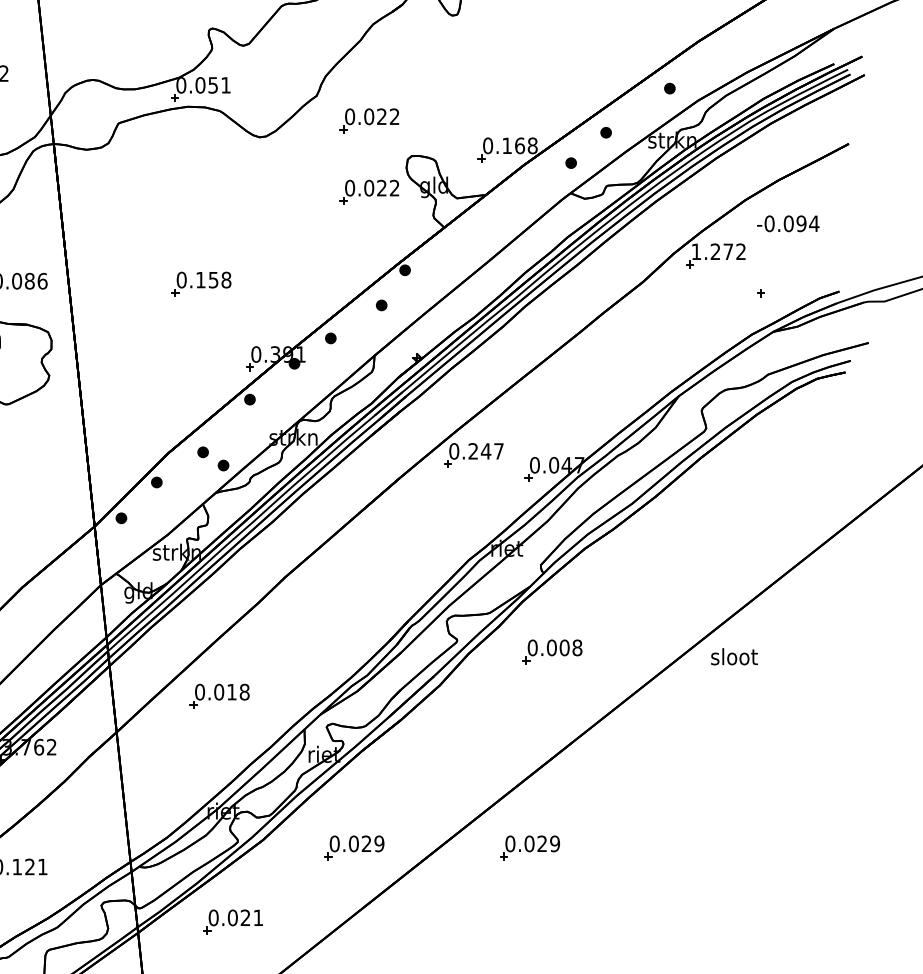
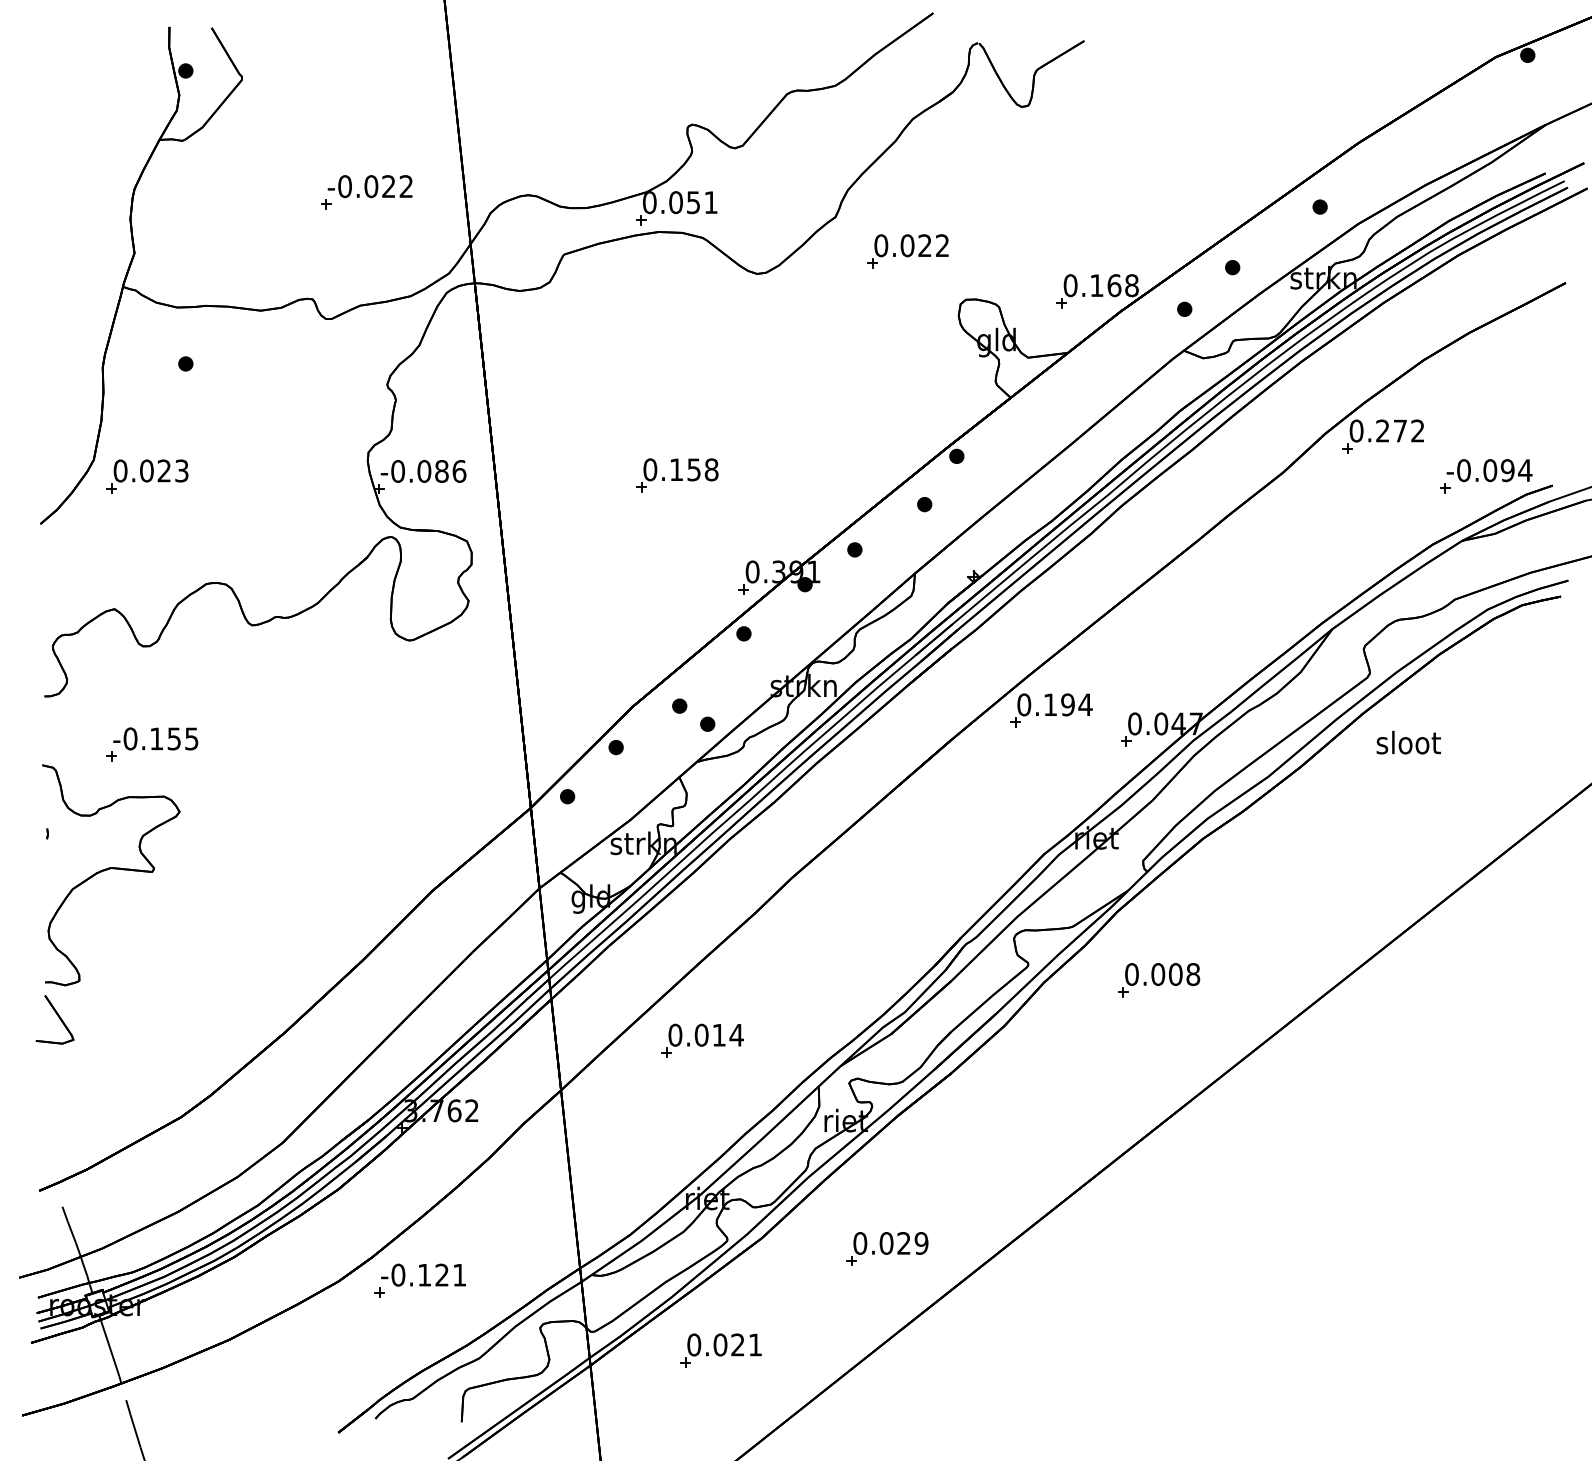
part: (369, 192) -> (907, 349), removed
text: (788, 223) -> (1489, 470), moved
text: (696, 251) -> (1356, 430), 1.272 -> 0.272
text: (485, 451) -> (1067, 704), 0.247 -> 0.194
text: (734, 656) -> (1408, 742), moved
text: (244, 691) -> (736, 1034), 0.018 -> 0.014
part: (530, 847) -> (1128, 1248), removed

